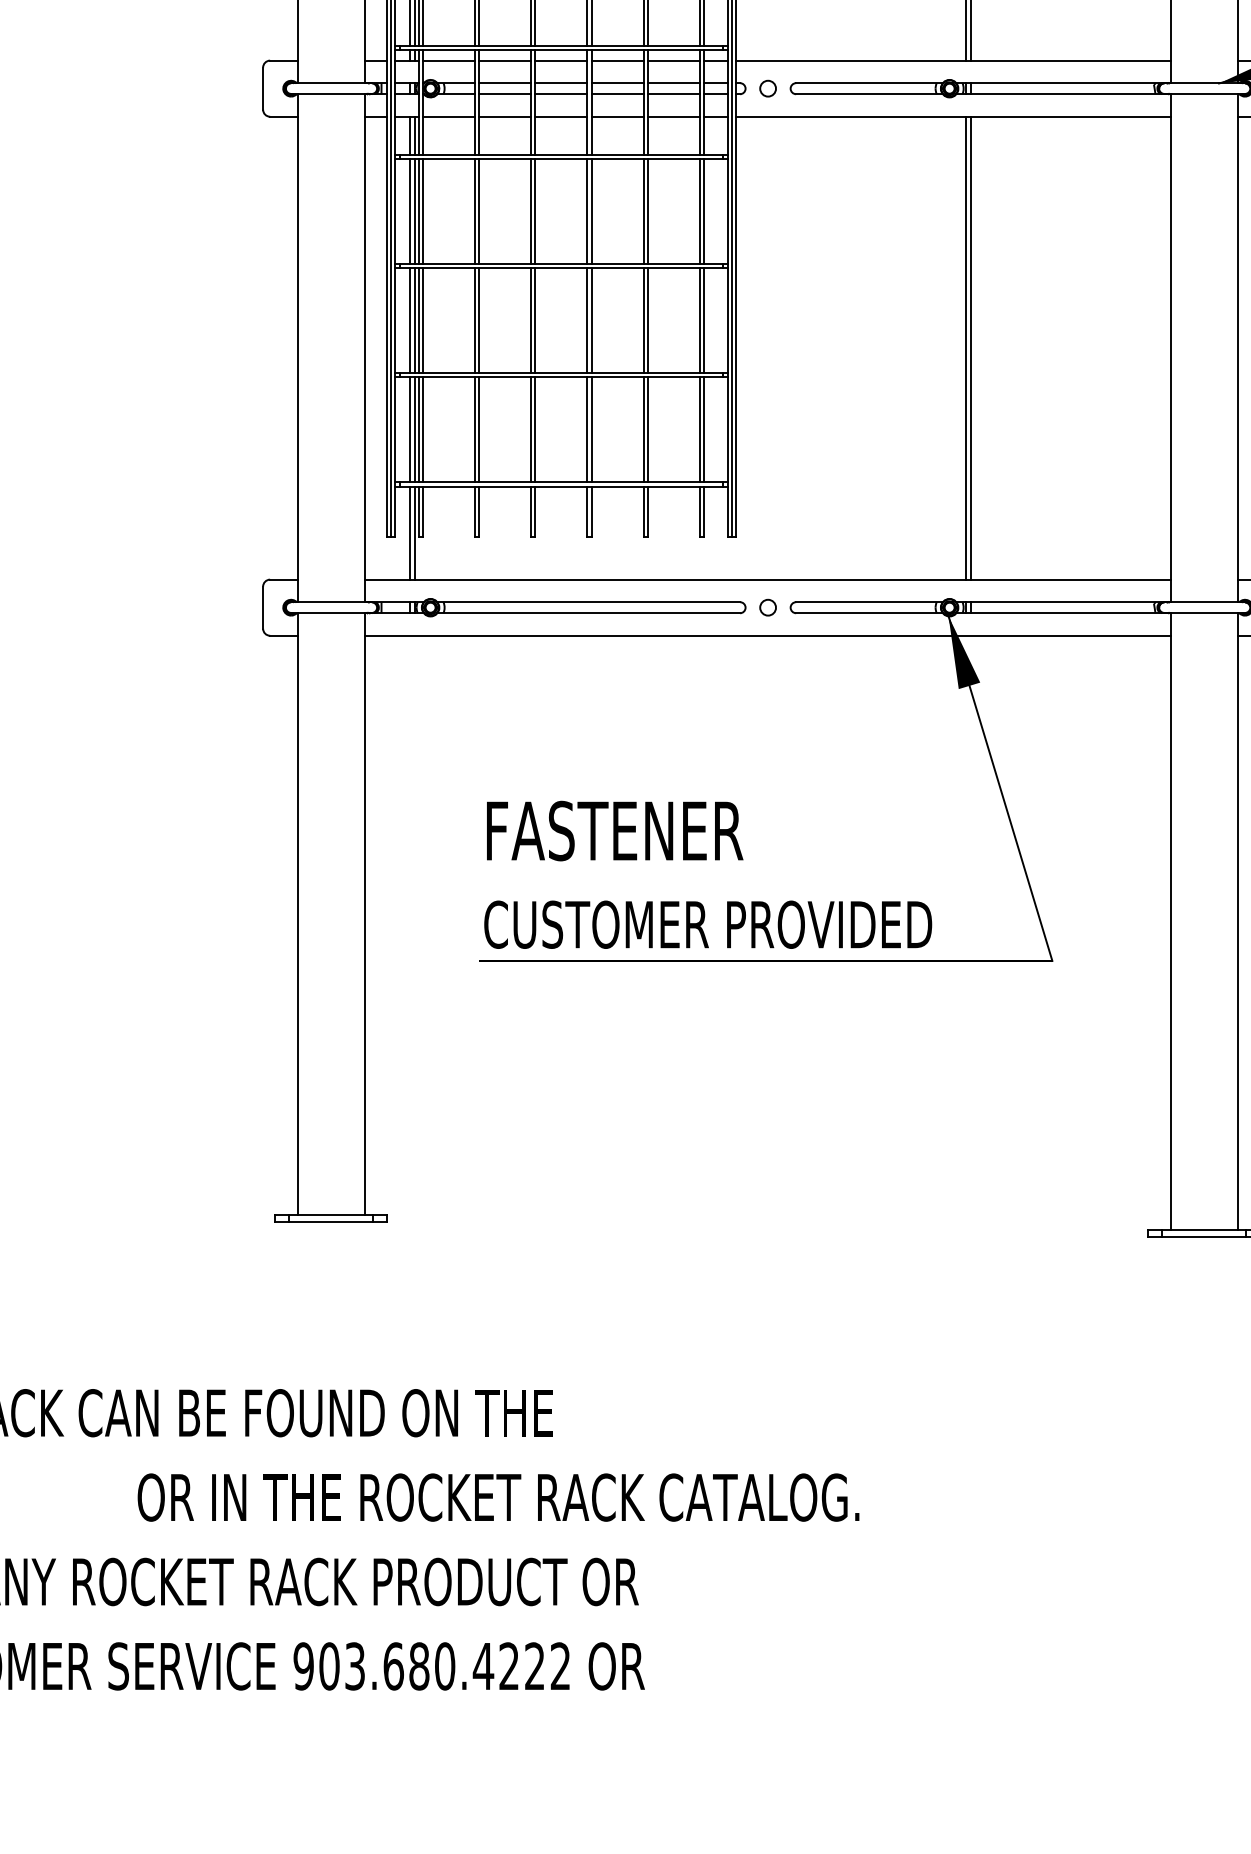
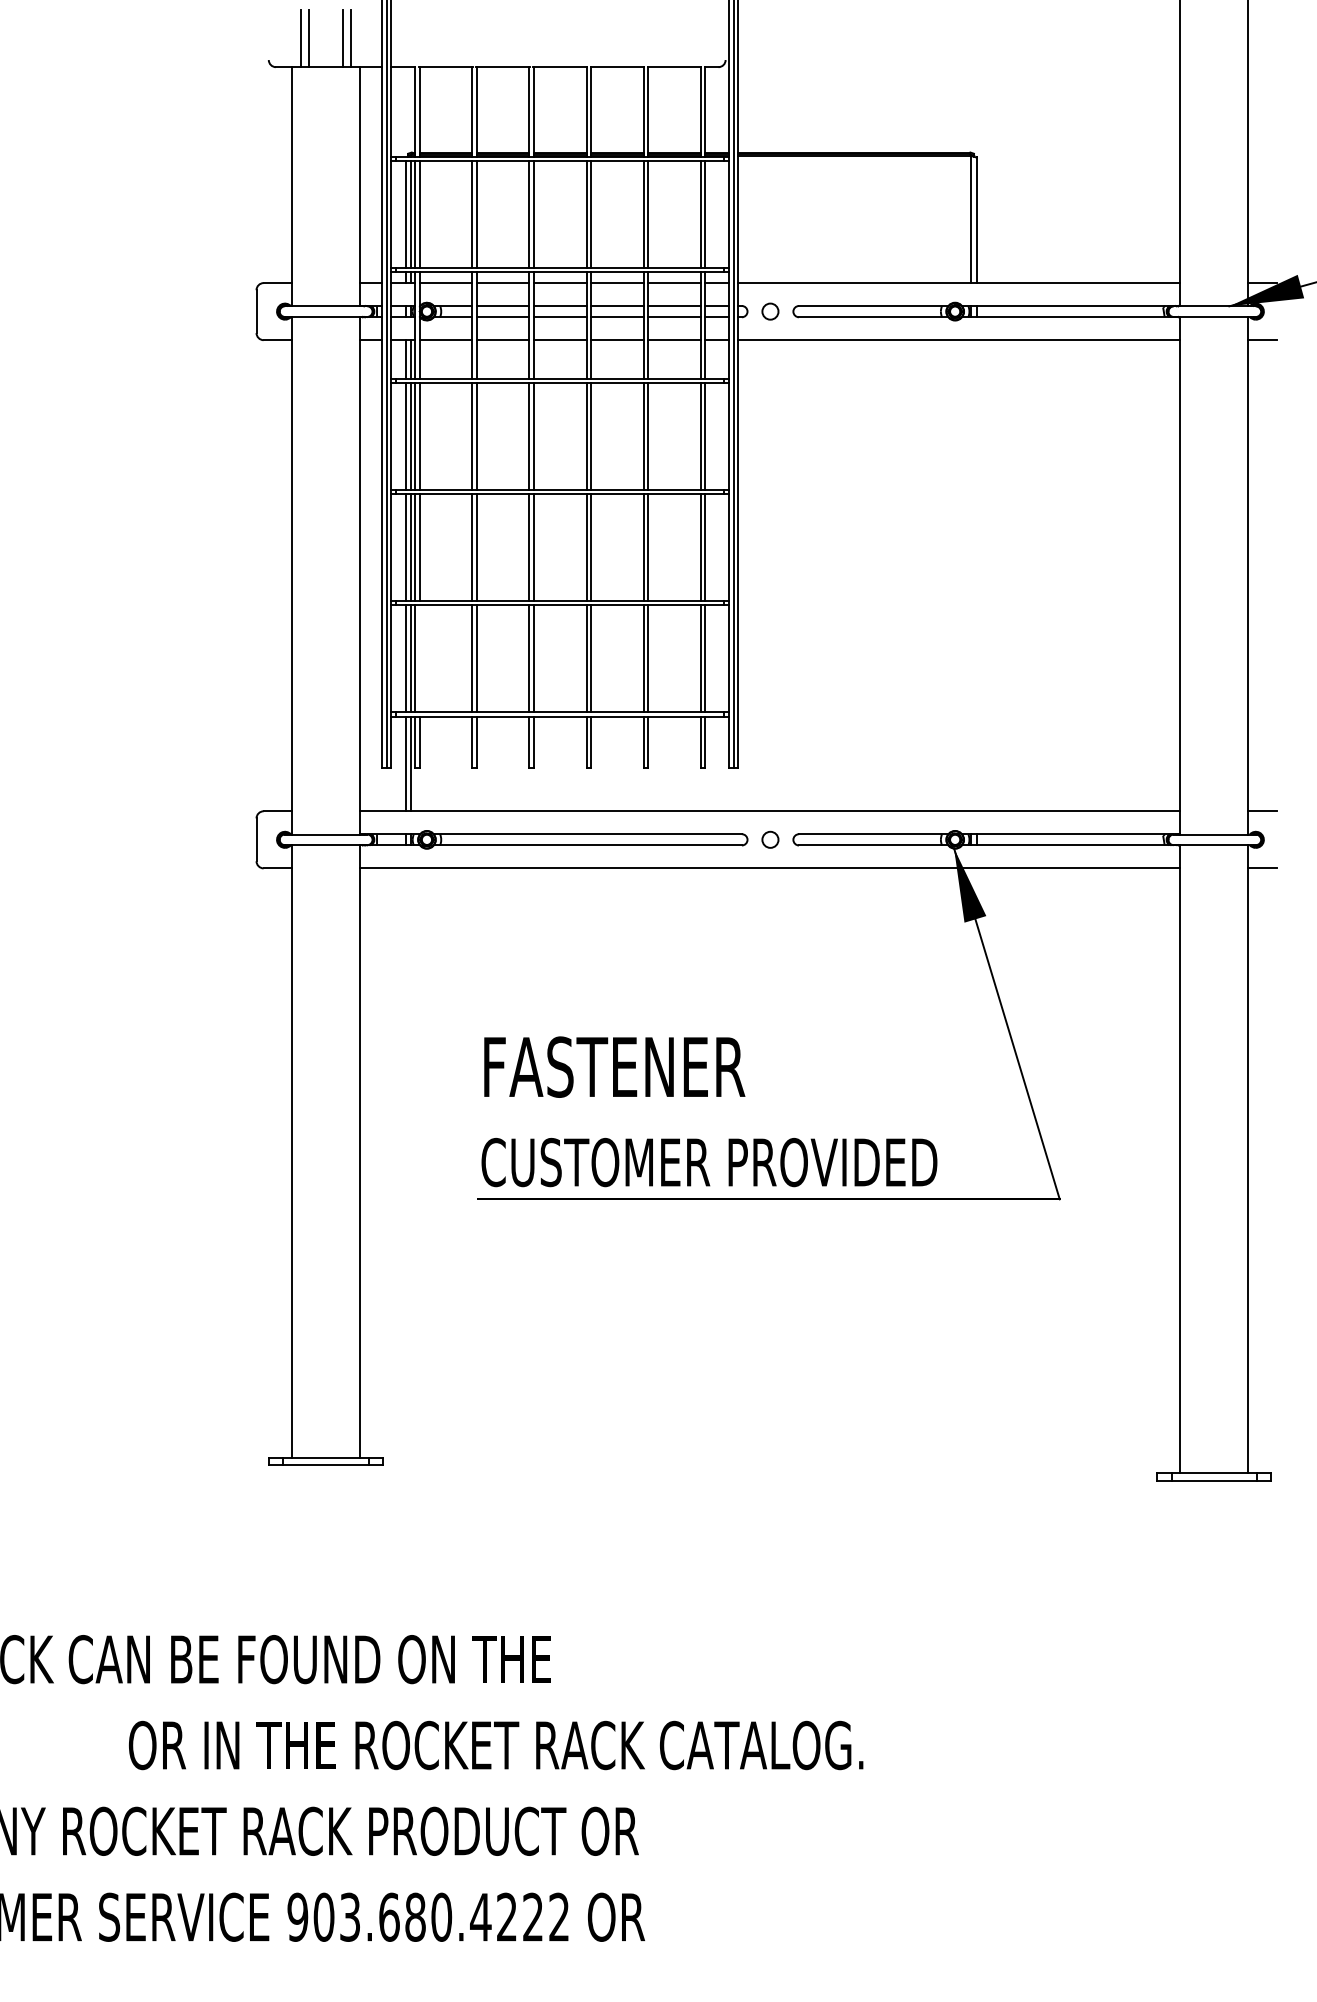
line: (965, 347) -> (971, 575), removed
line: (970, 347) -> (976, 575), removed
line: (423, 429) -> (419, 658), removed

